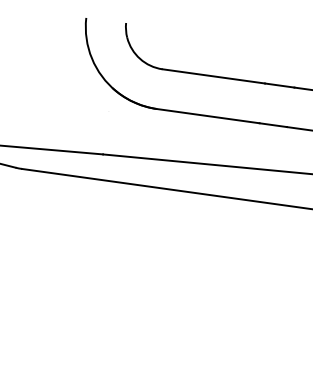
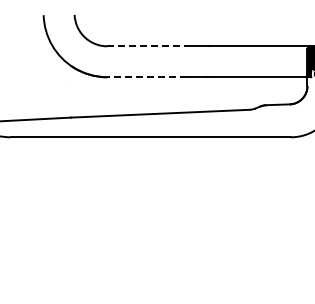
line: (214, 76) -> (147, 46), solid -> dashed
line: (208, 116) -> (147, 77), solid -> dashed

